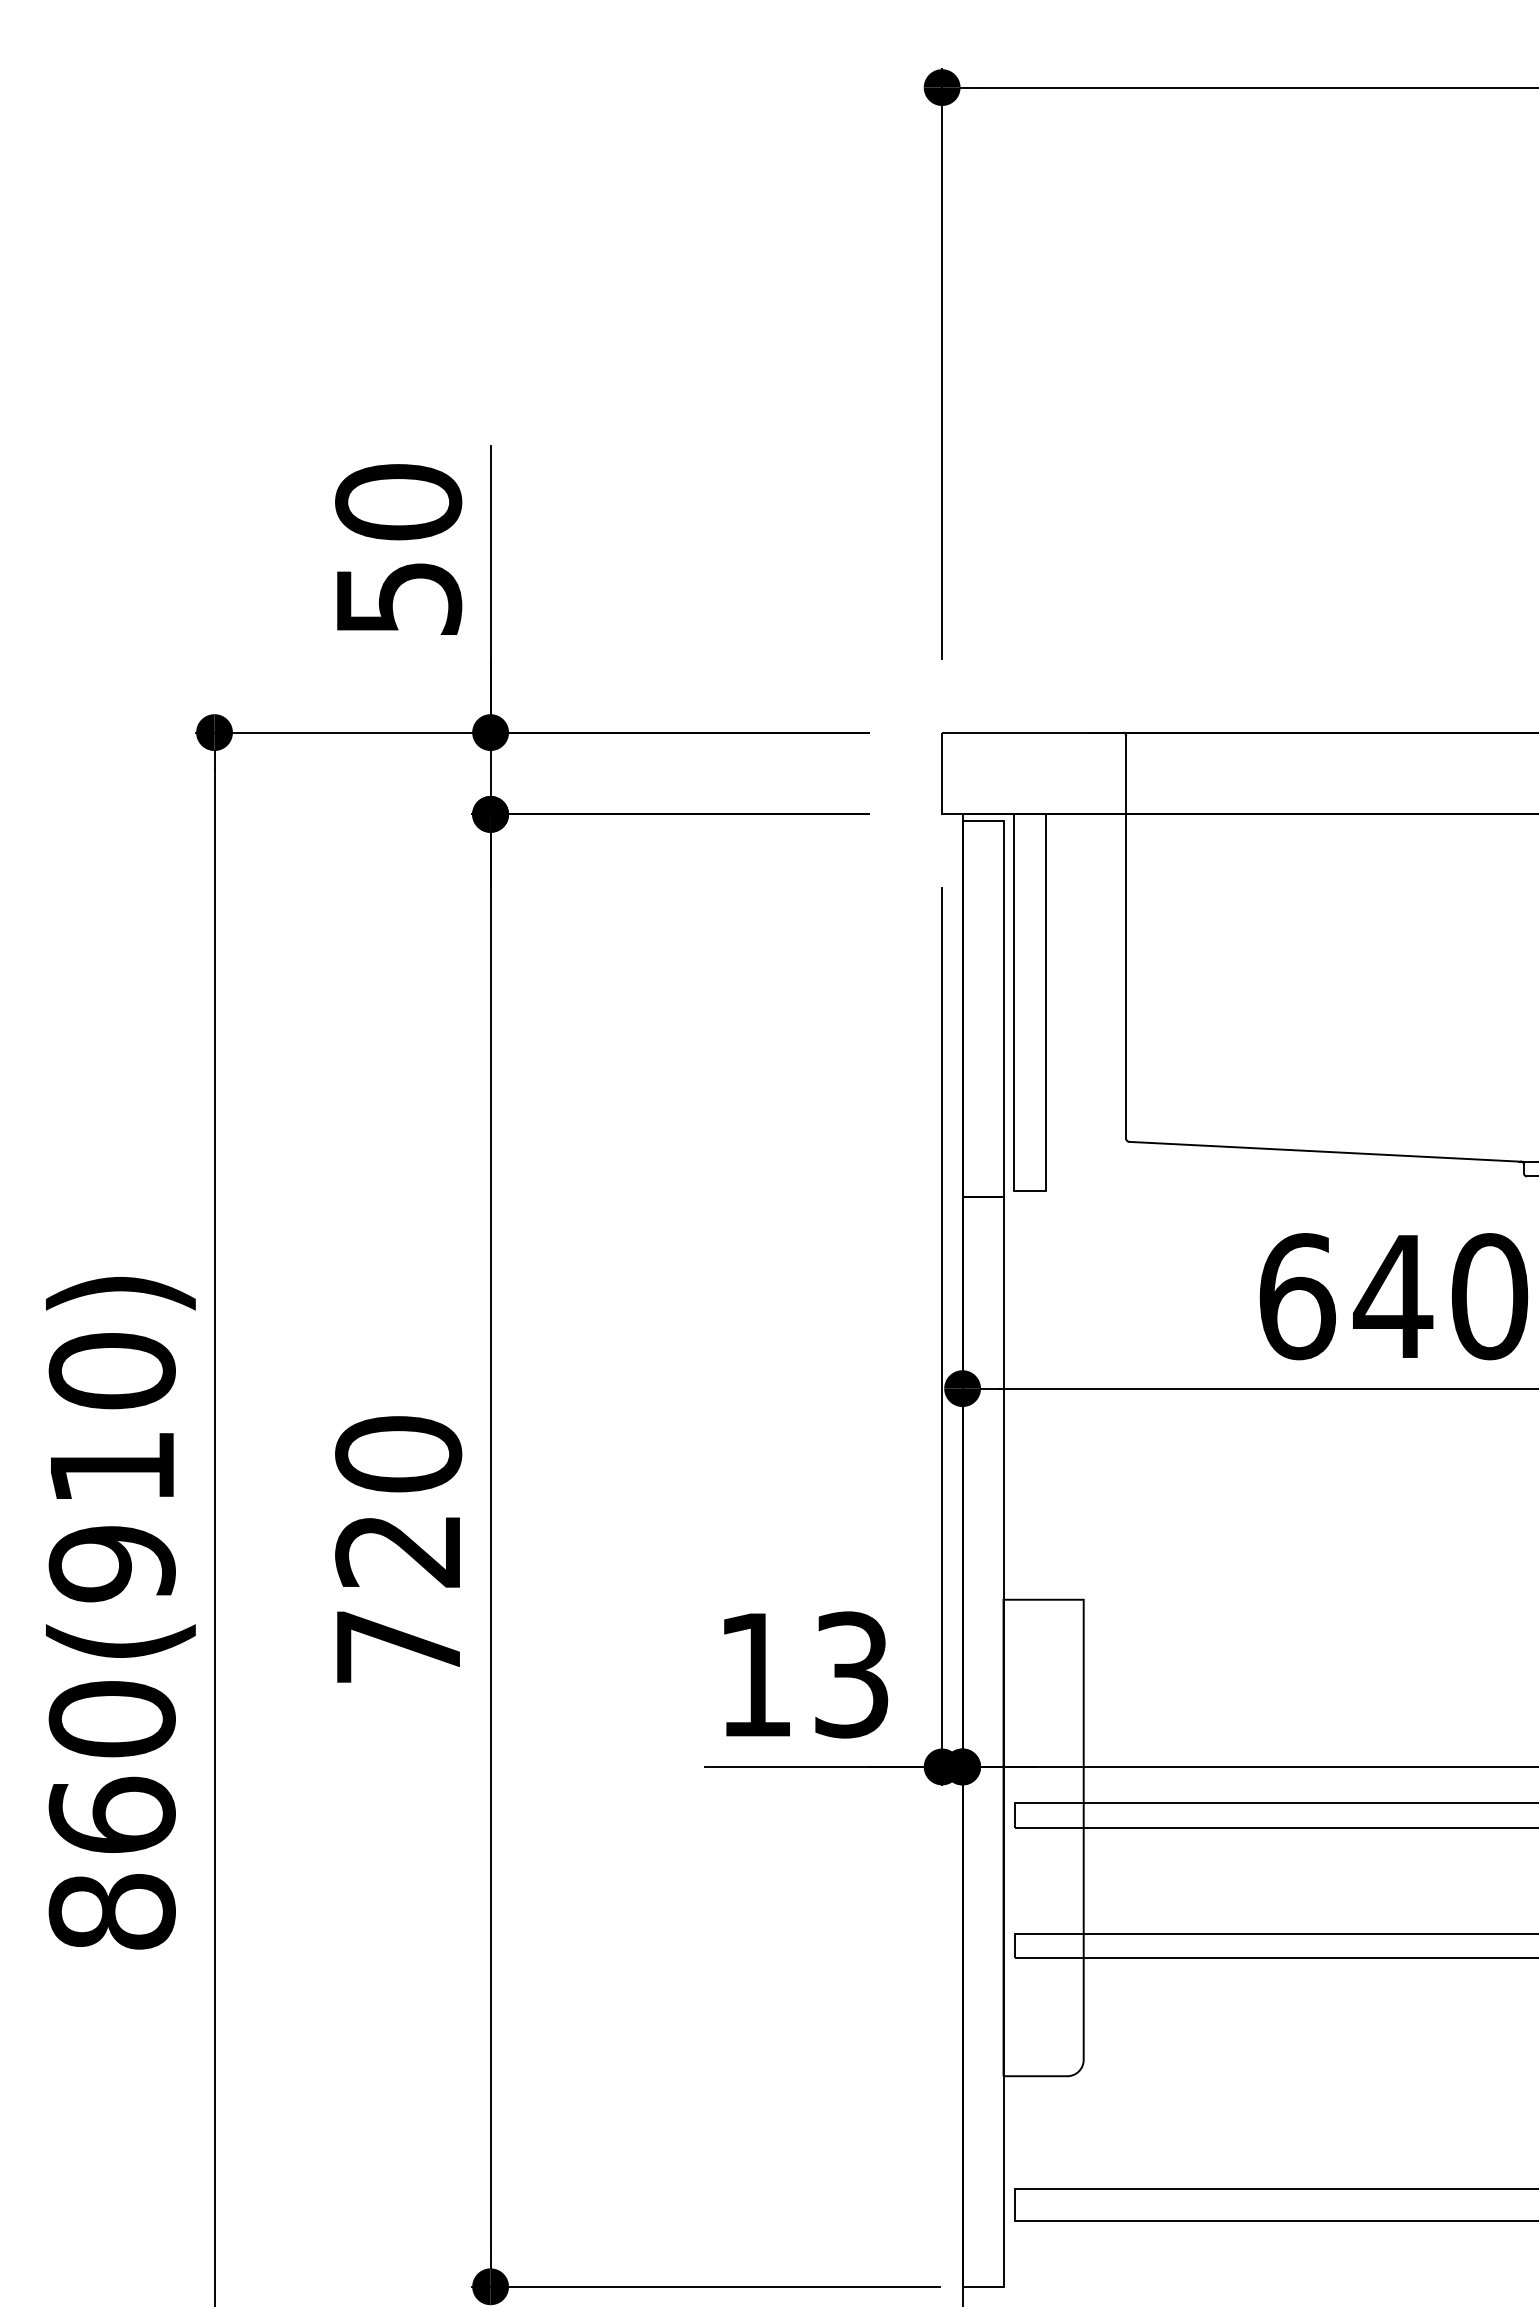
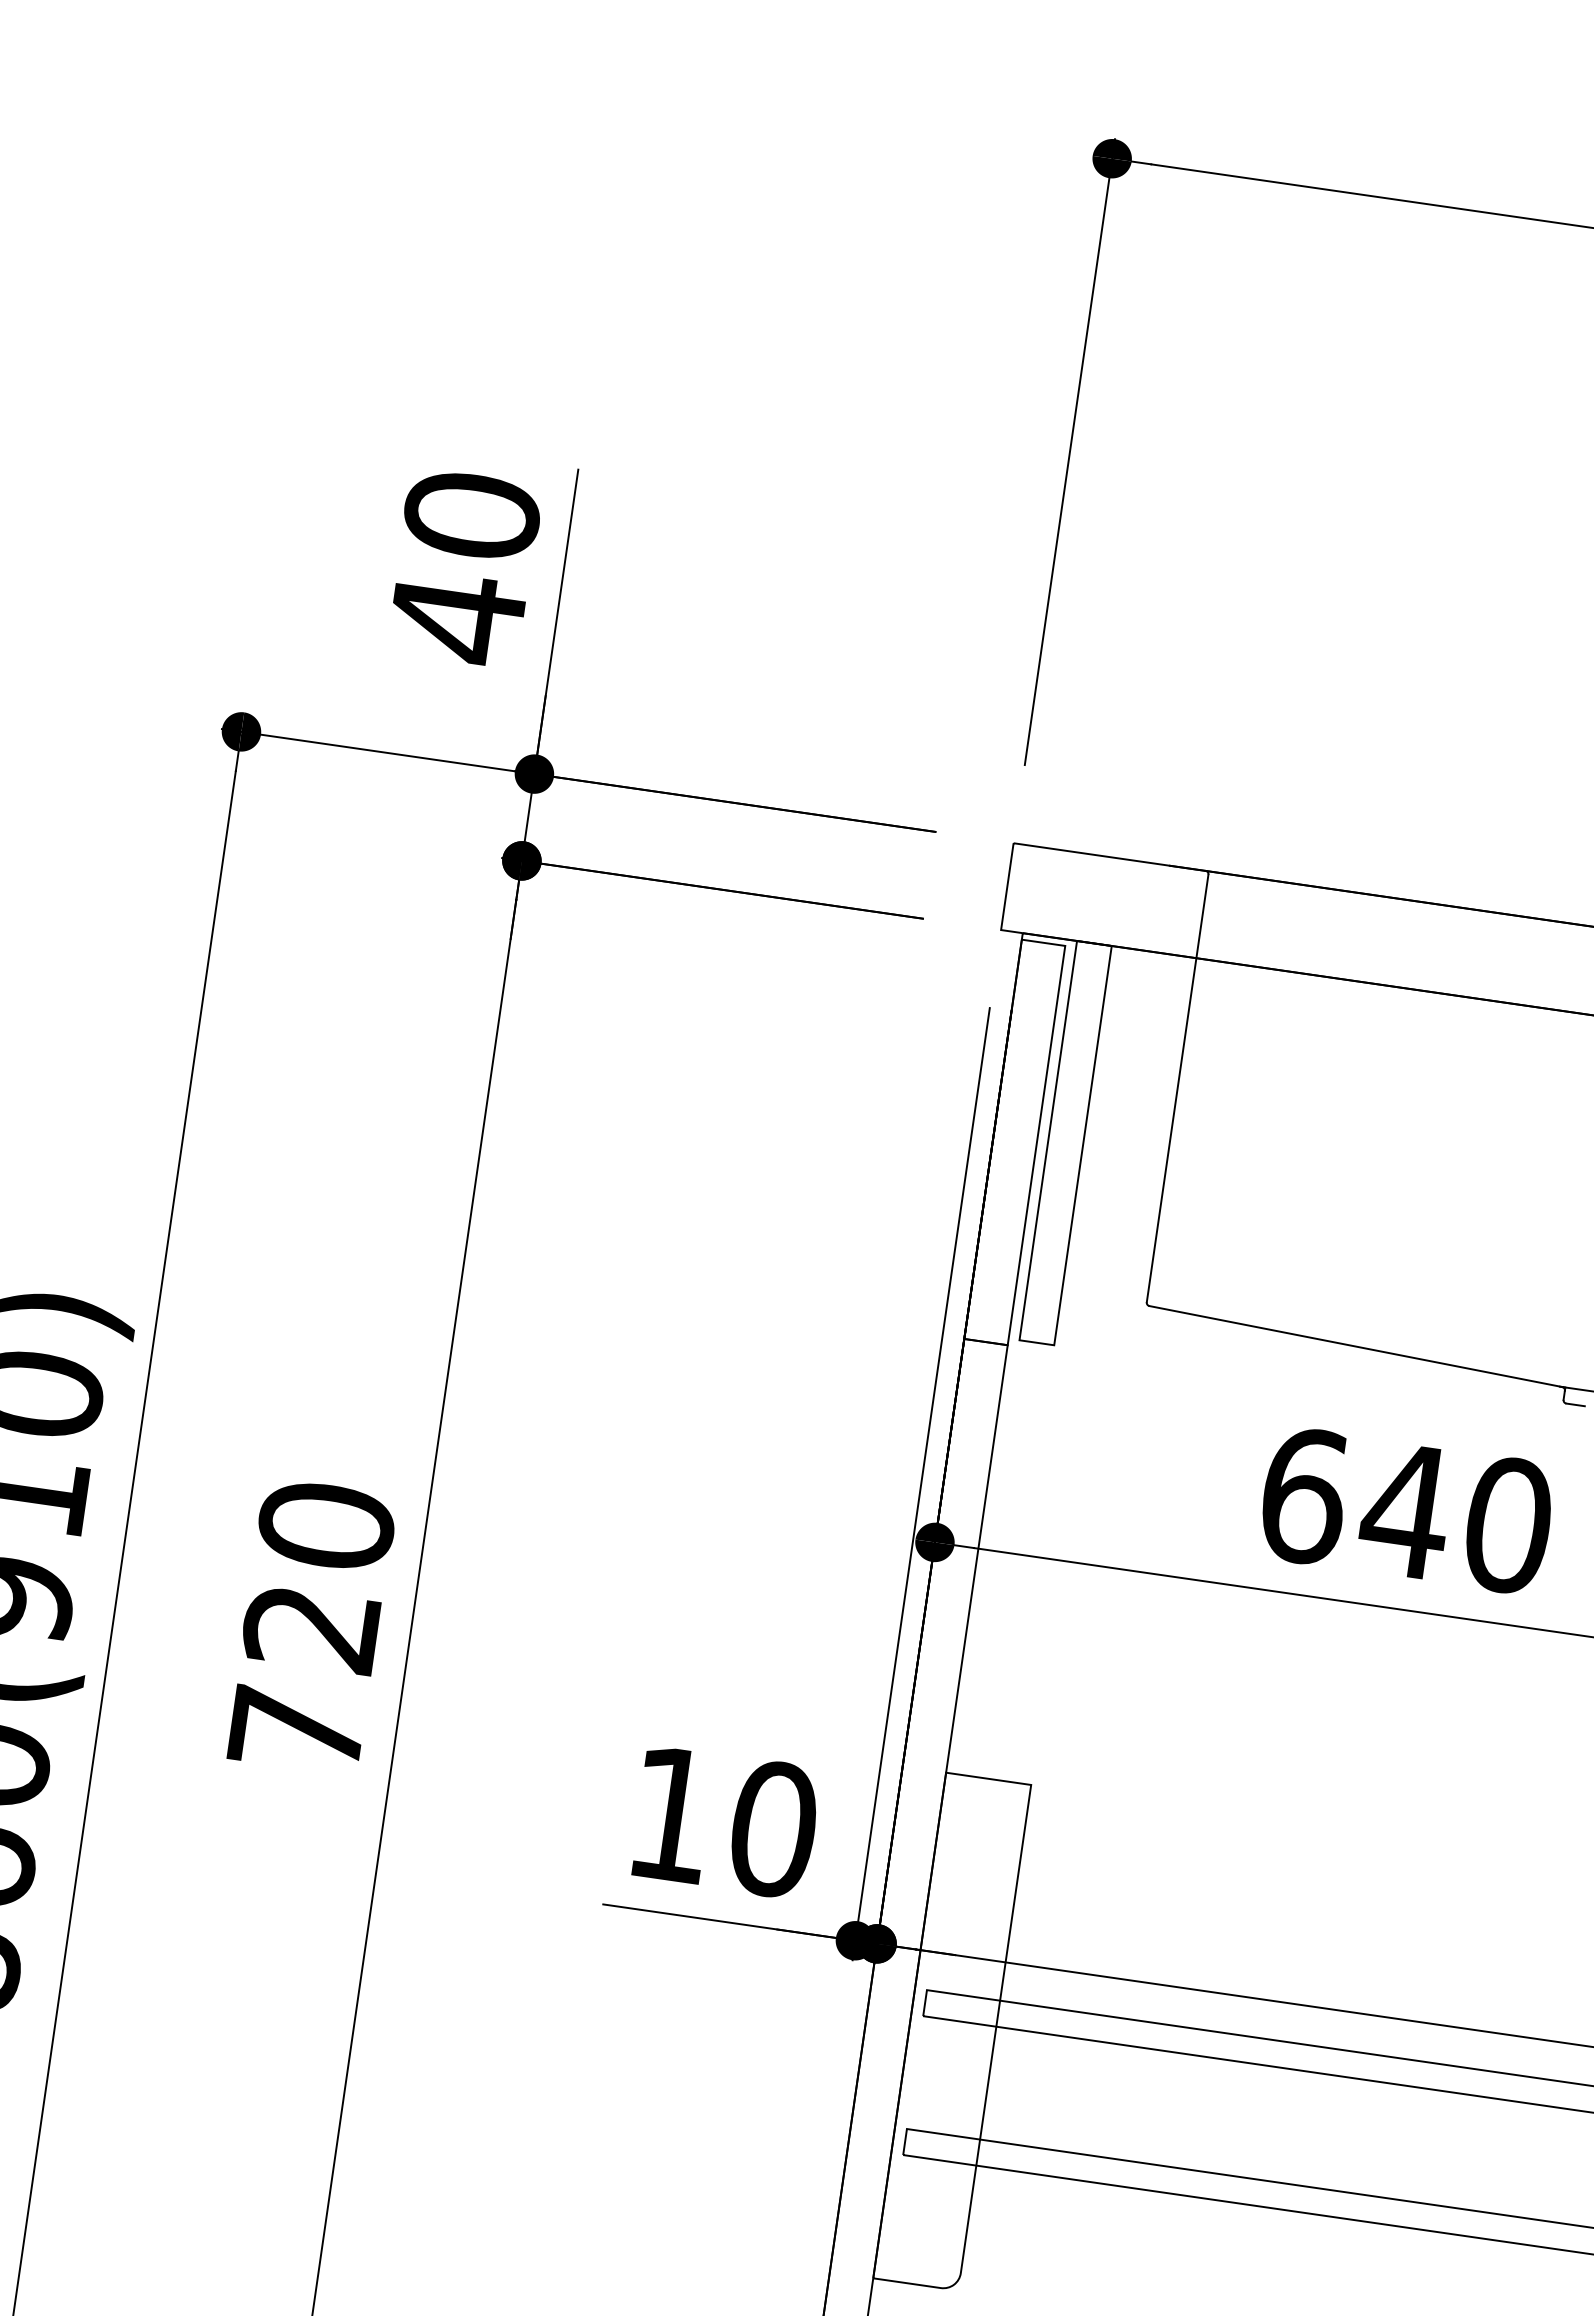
text: (399, 598) -> (458, 617), 50 -> 40
text: (852, 1674) -> (774, 1828), 13 -> 10

